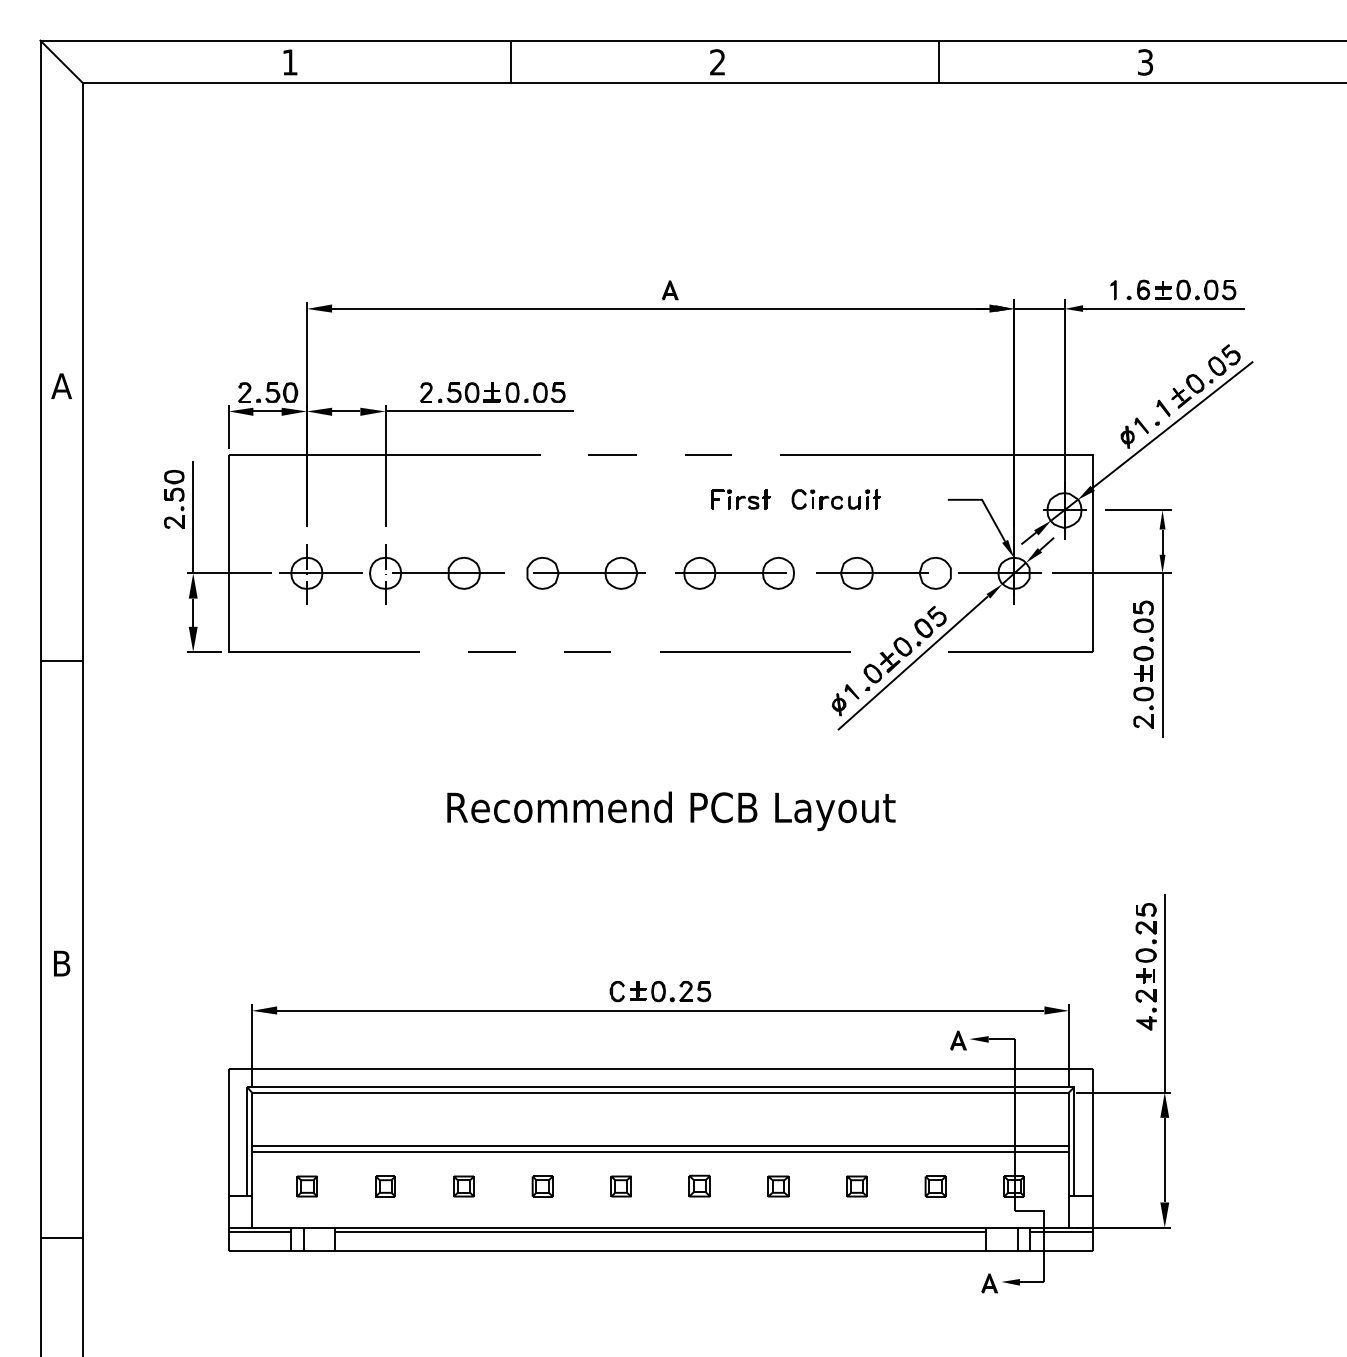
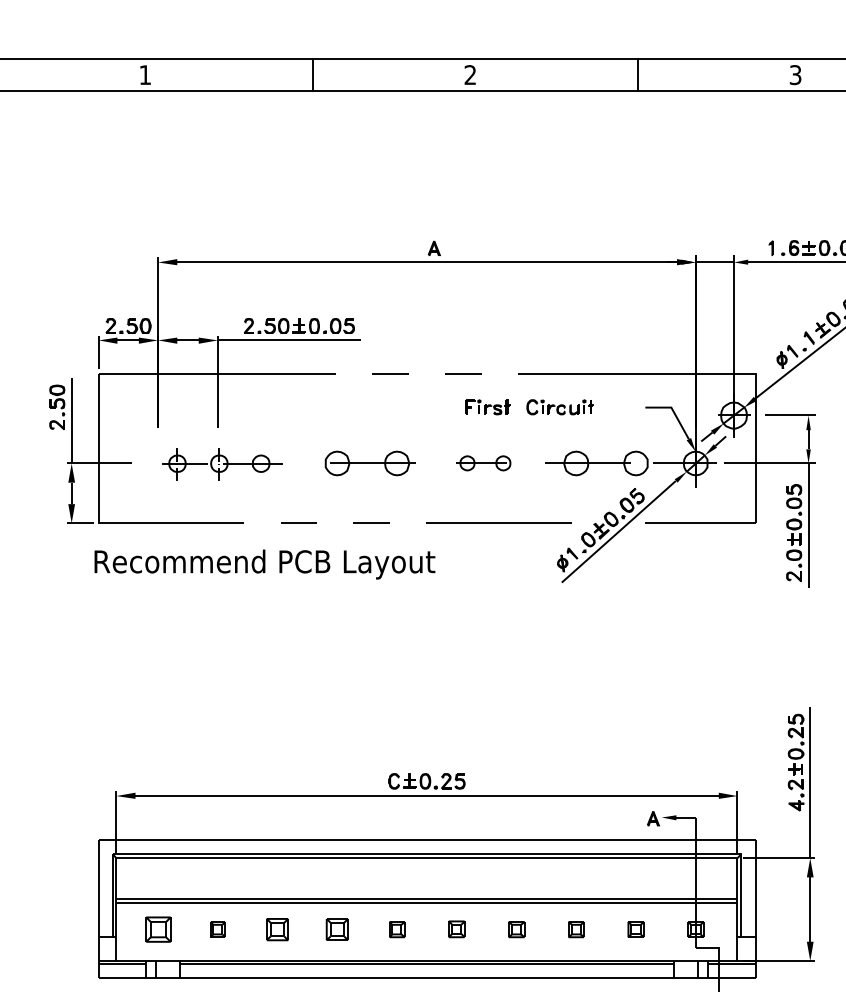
part: (734, 572) -> (483, 462), size x0.6
part: (391, 574) -> (222, 464), size x0.7
text: (671, 810) -> (264, 563), moved
part: (306, 1186) -> (157, 929), size x1.6
part: (463, 1186) -> (277, 929), size x1.4
part: (542, 1186) -> (337, 929), size x1.4

